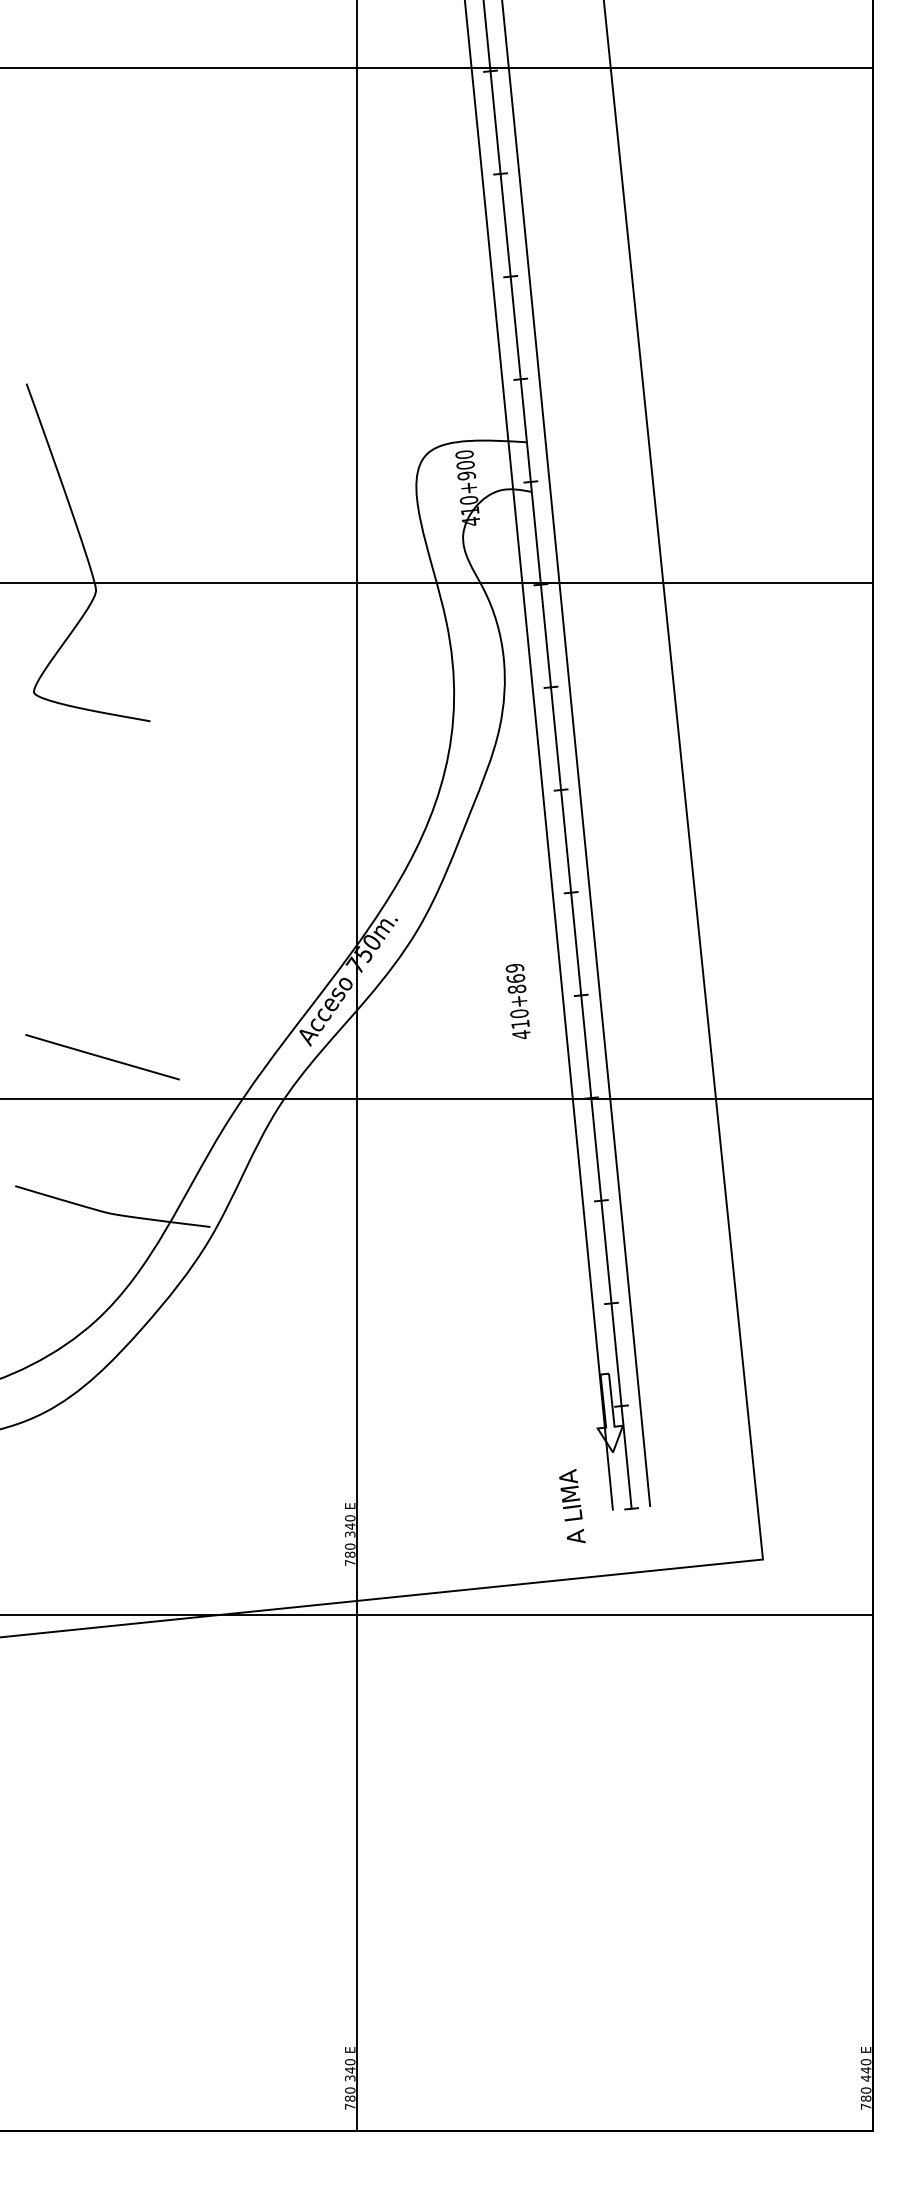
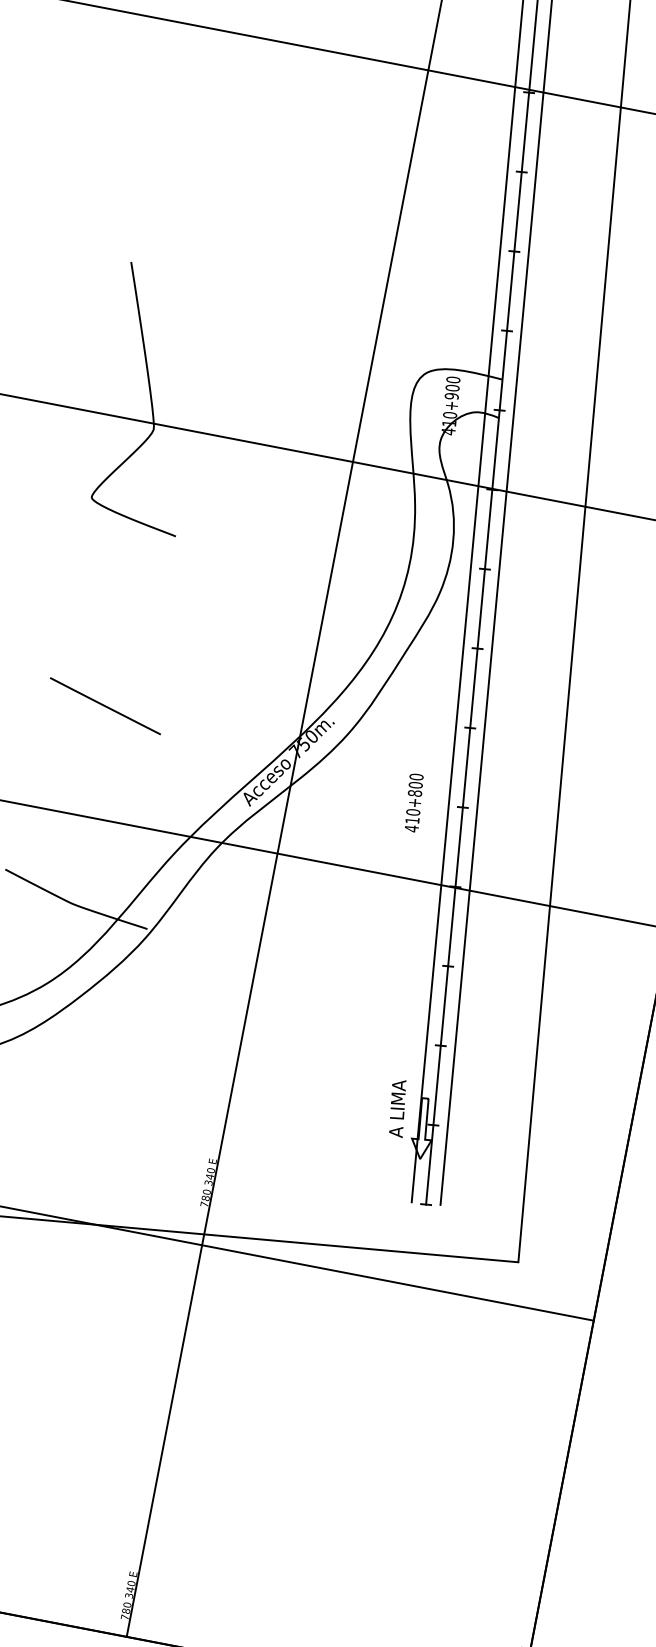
text: (515, 972) -> (416, 780), 410+869 -> 410+800
line: (102, 1057) -> (105, 706), moved
text: (572, 1506) -> (398, 1108), moved

